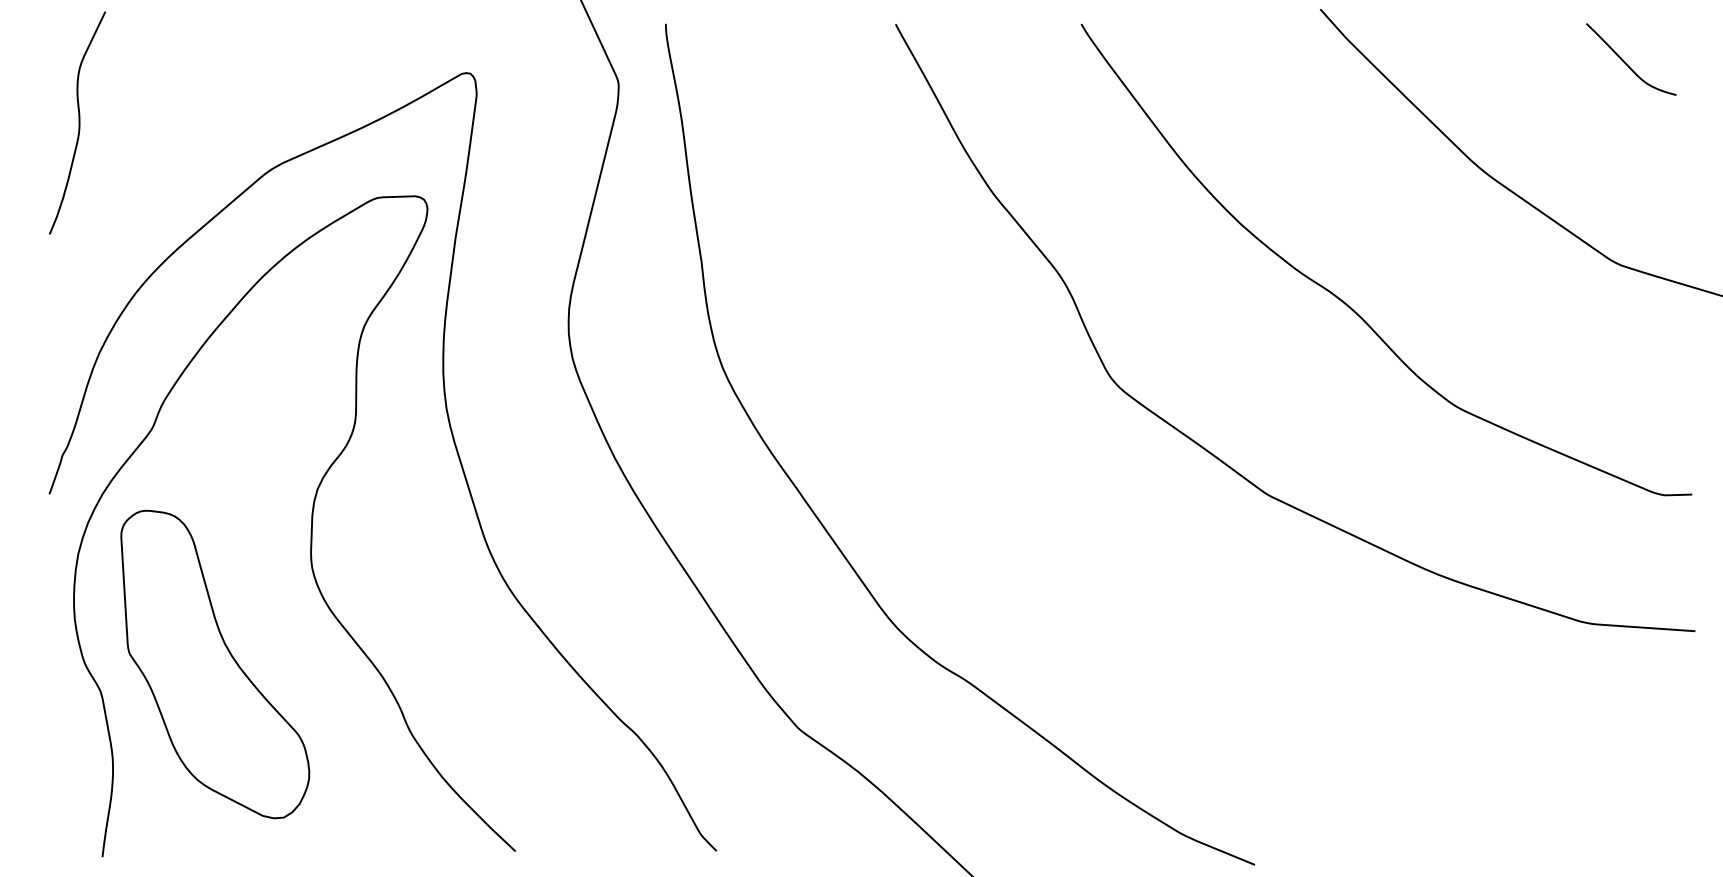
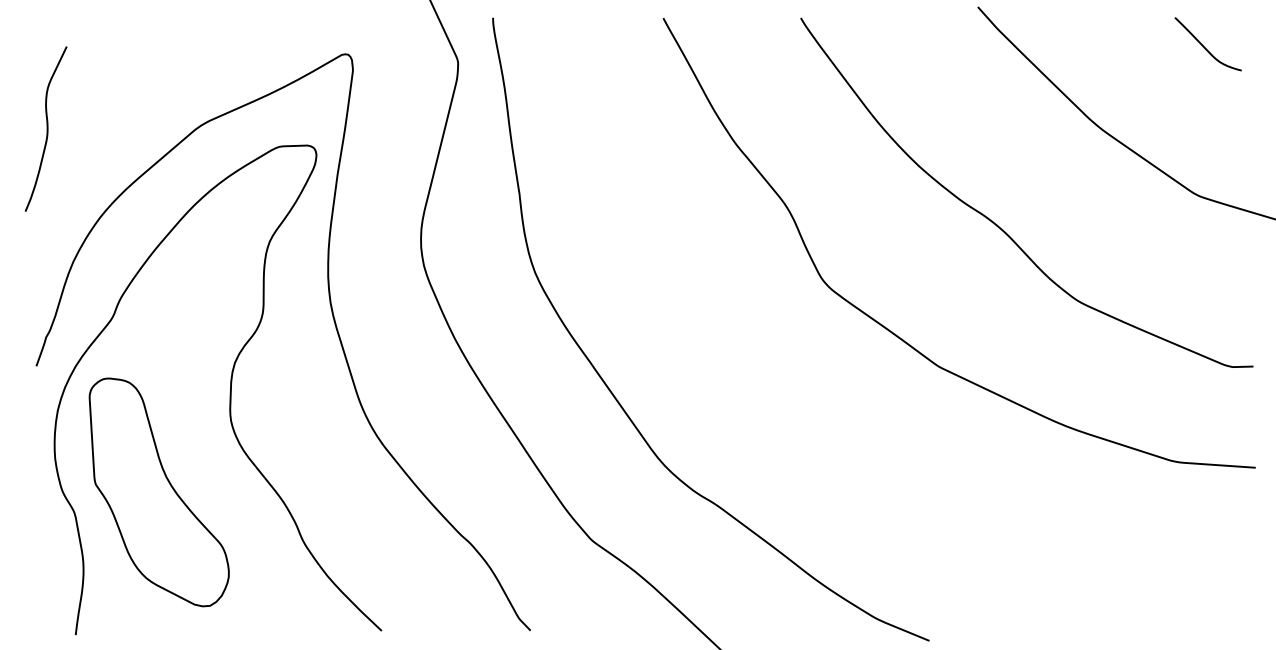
curve: (78, 122) -> (46, 128), moved

